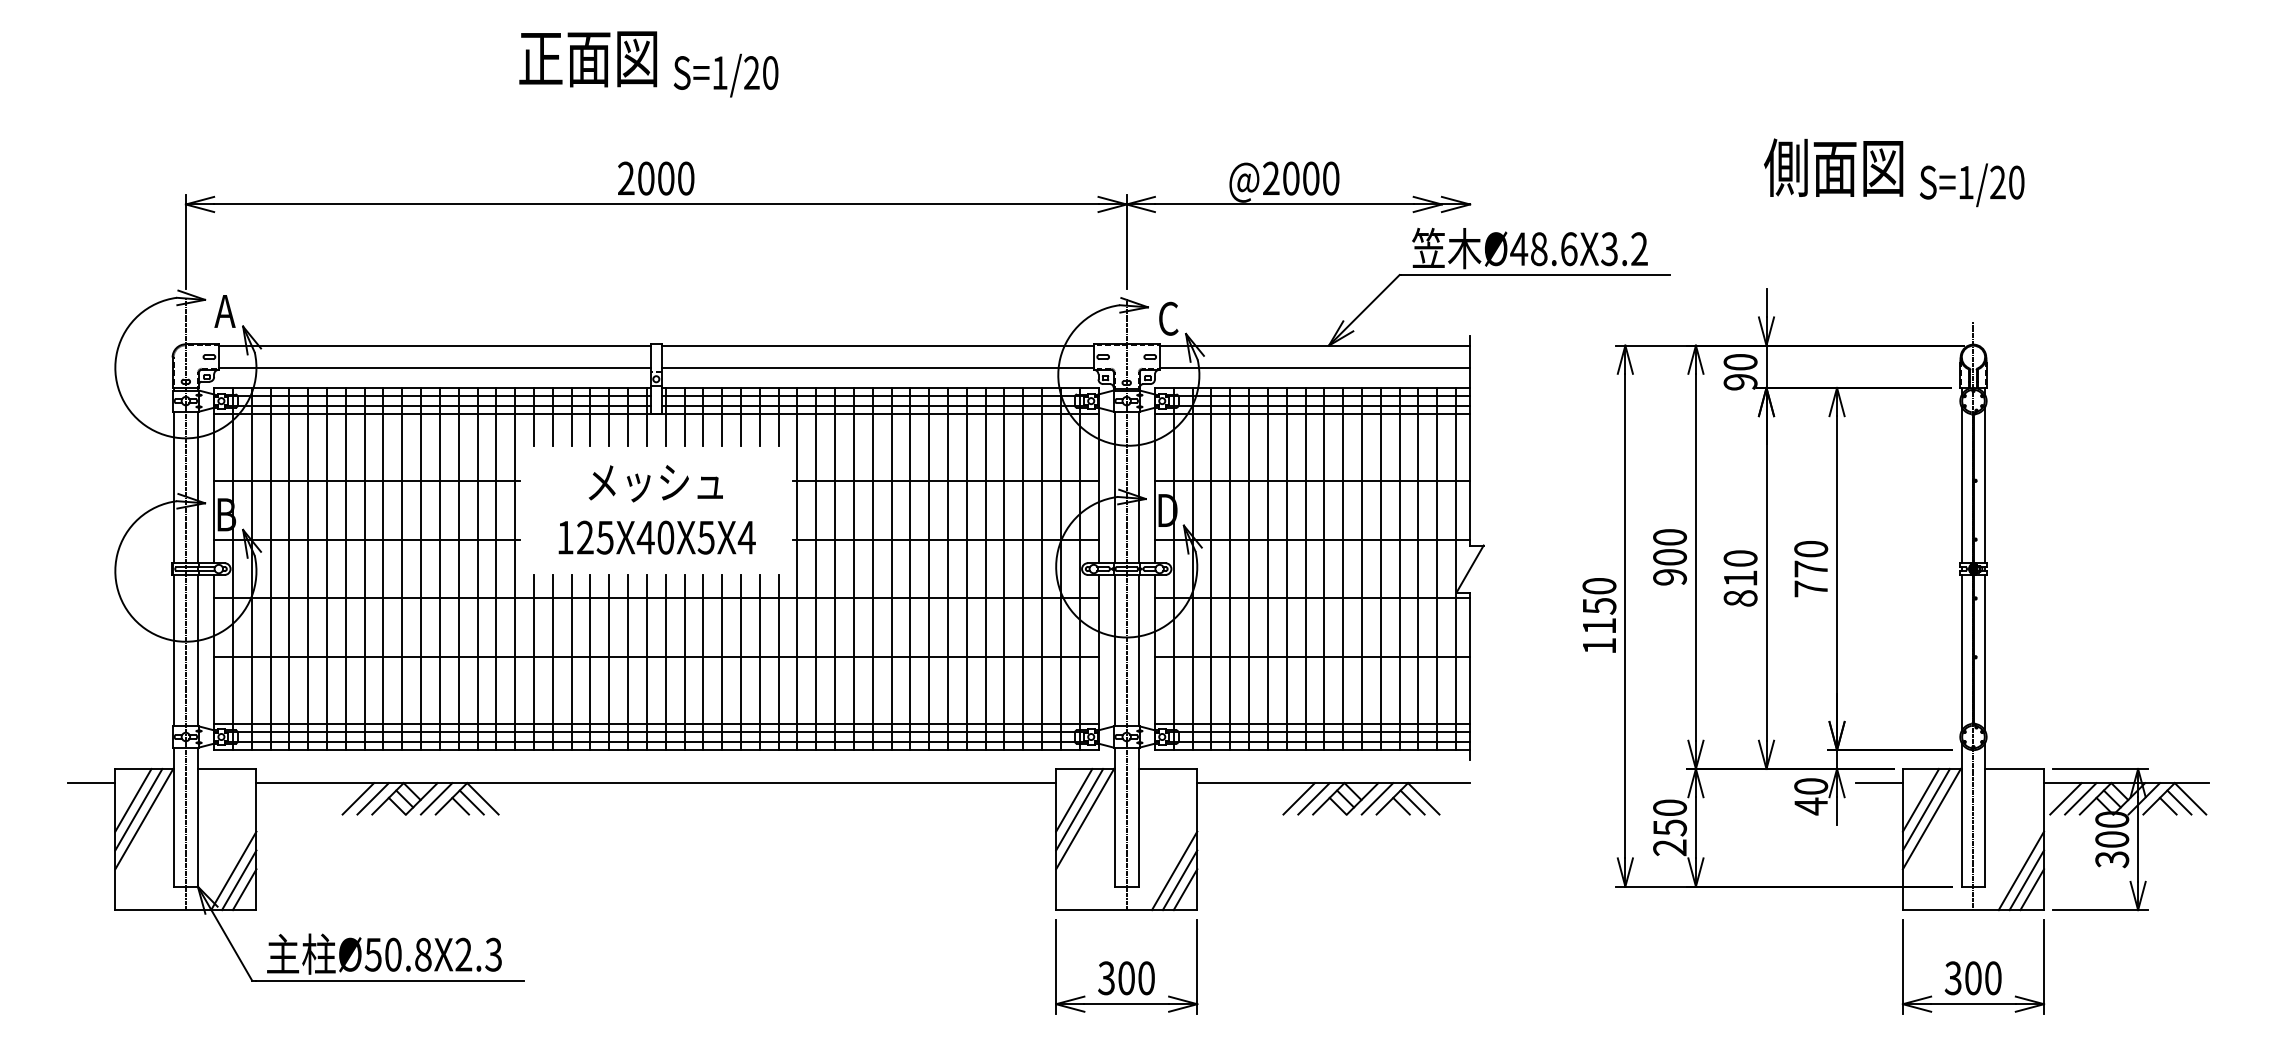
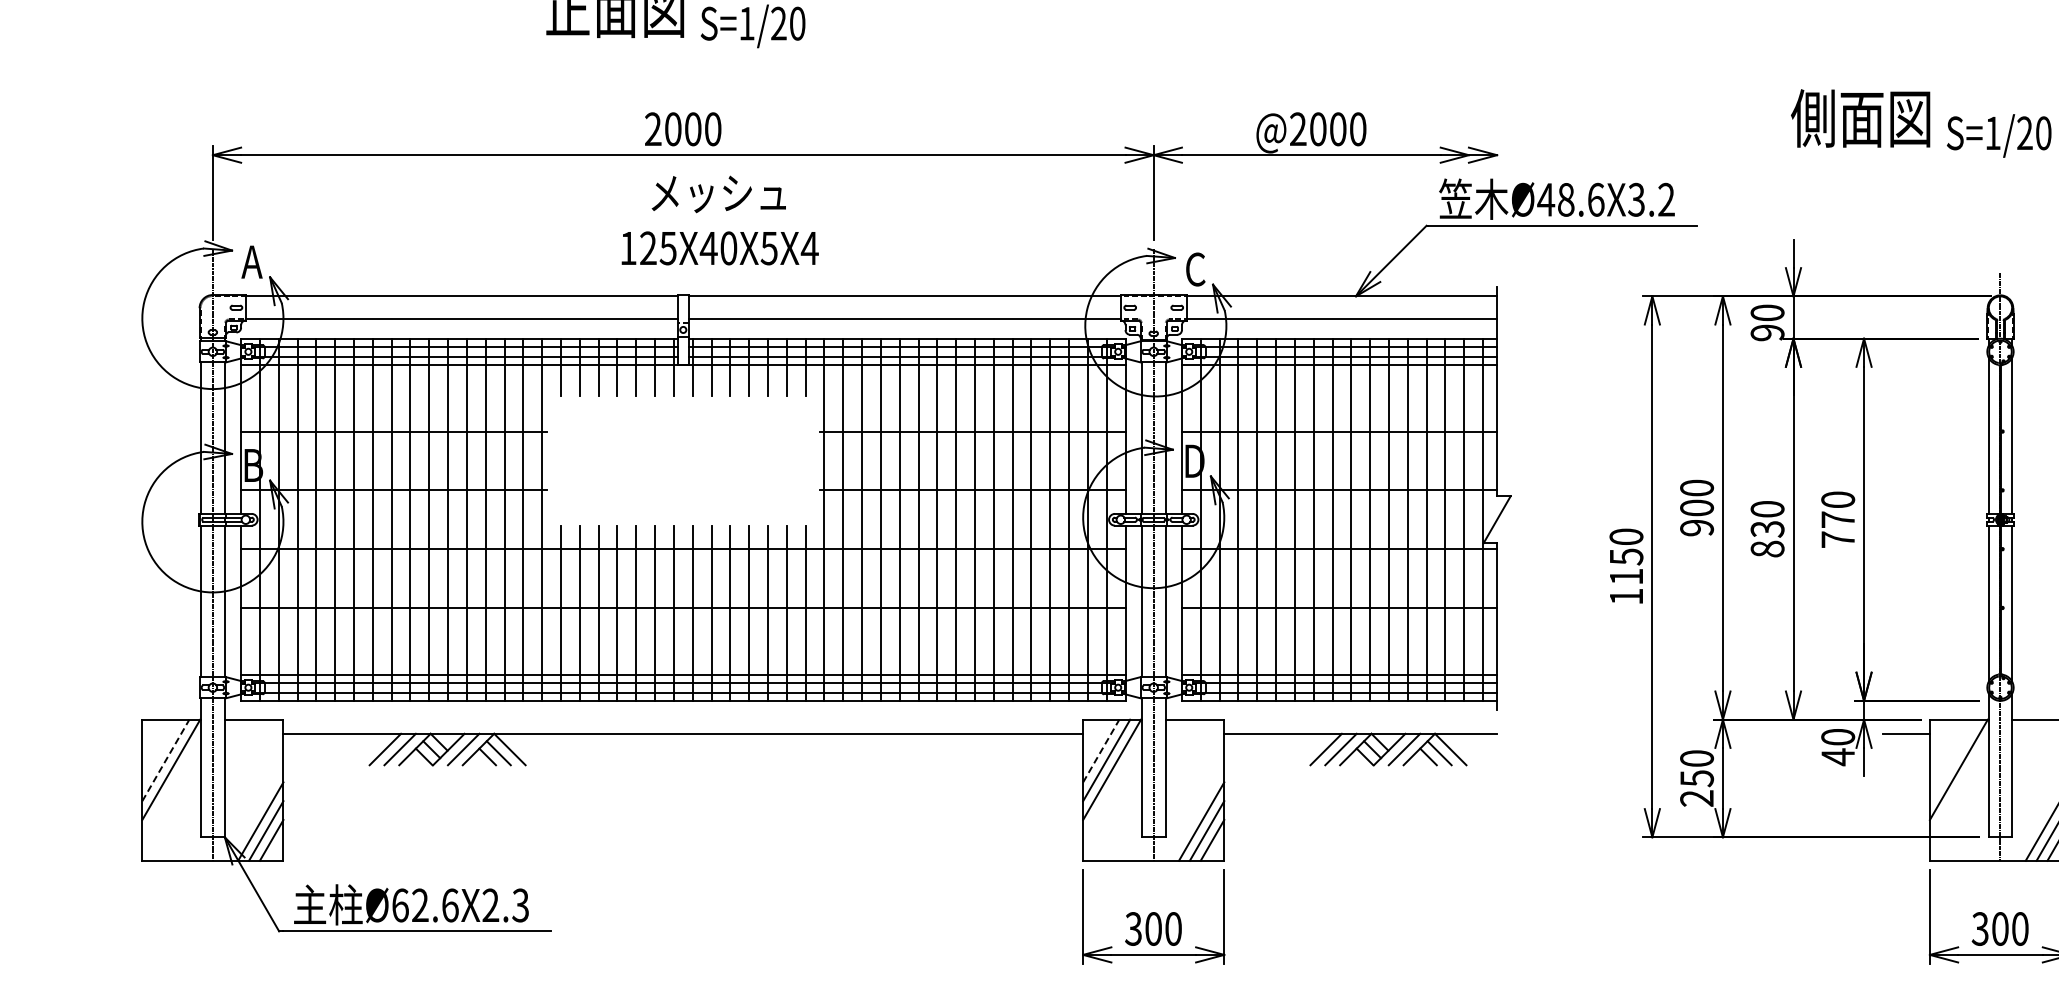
text: (656, 509) -> (719, 220), moved
text: (1740, 578) -> (1767, 529), 810 -> 830
line: (91, 783) -> (118, 734), removed
line: (133, 799) -> (160, 750), removed
line: (1074, 799) -> (1101, 750), solid -> dashed
line: (1920, 799) -> (1947, 750), removed
line: (139, 809) -> (166, 760), solid -> dashed
line: (1925, 809) -> (1952, 760), removed
text: (397, 954) -> (424, 905), Ø50.8X2.3 -> Ø62.6X2.3

